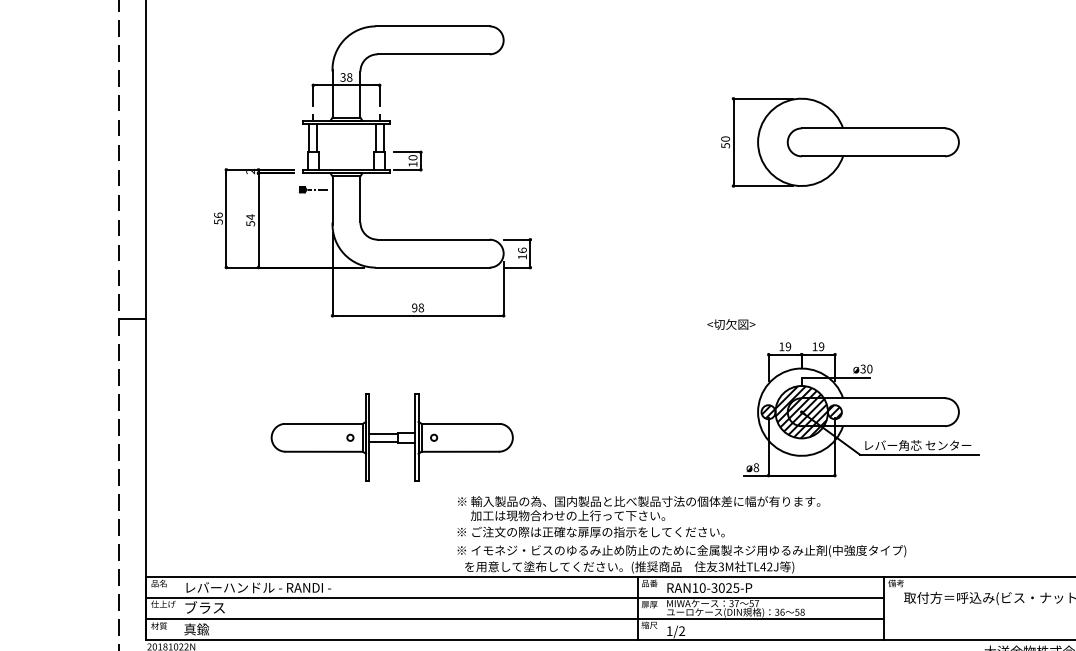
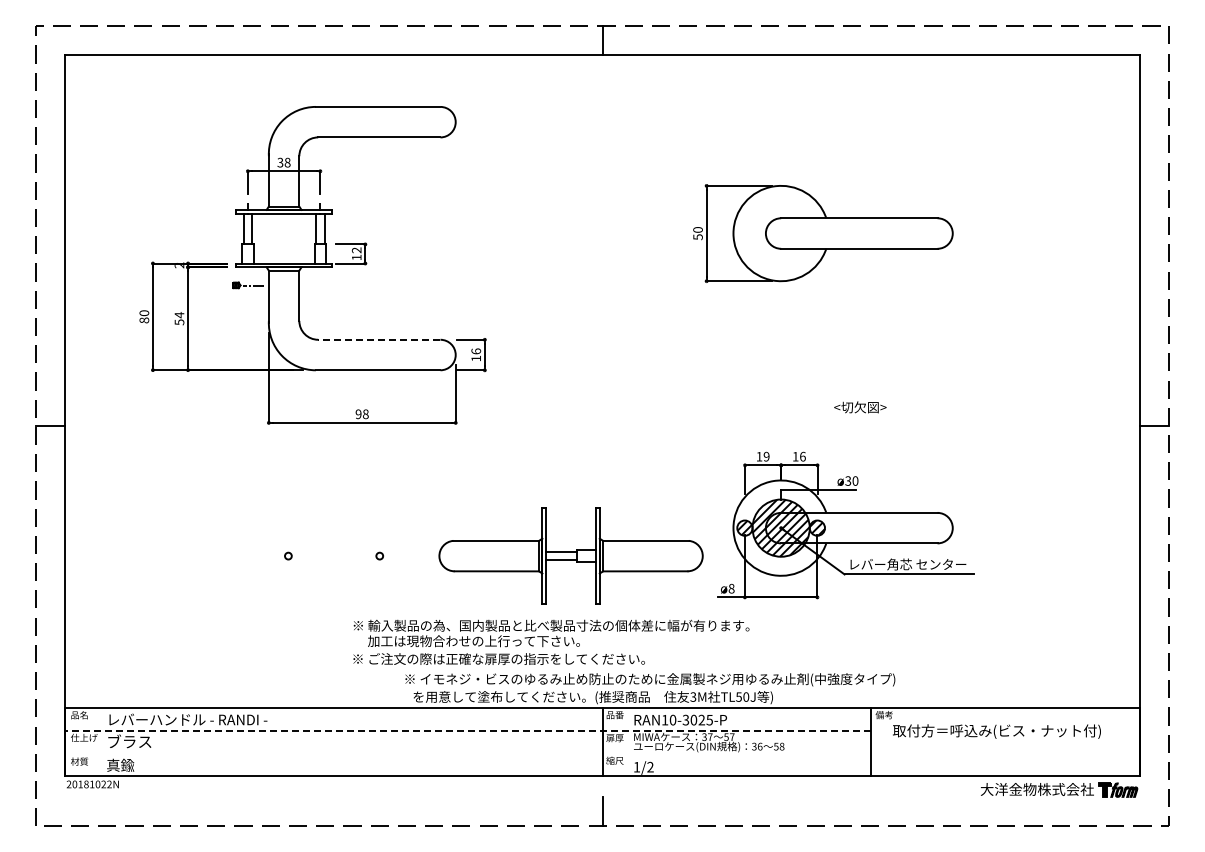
text: (412, 157) -> (356, 250), 10 -> 12
text: (218, 218) -> (144, 316), 56 -> 80
line: (432, 239) -> (378, 339), solid -> dashed
text: (731, 324) -> (860, 407), moved
text: (821, 346) -> (802, 456), 19 -> 16
part: (391, 437) -> (570, 555), moved
text: (639, 516) -> (551, 641), moved
text: (766, 566) -> (742, 696), TL42J -> TL50J
line: (514, 597) -> (467, 730), solid -> dashed
line: (515, 618) -> (468, 753), removed

